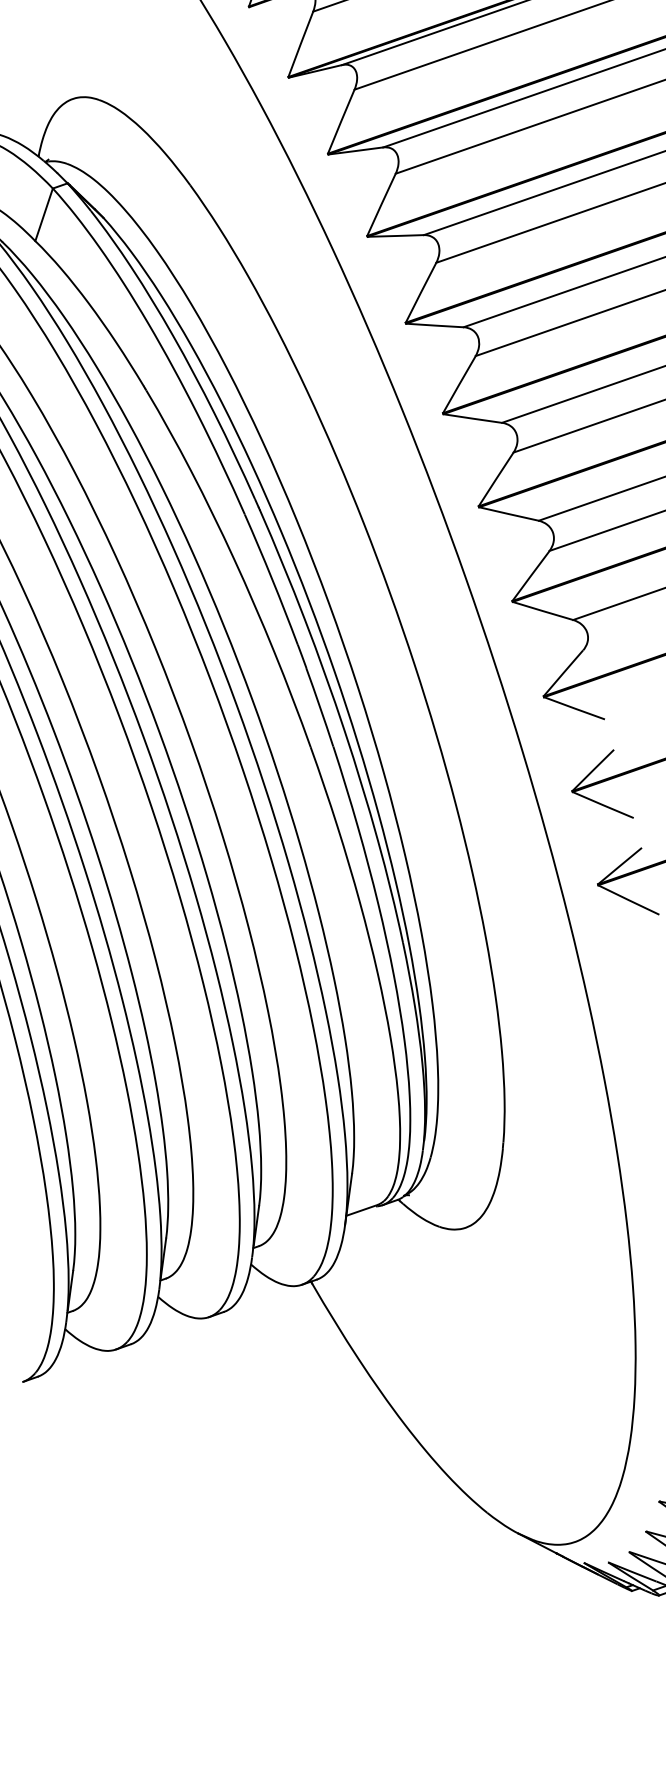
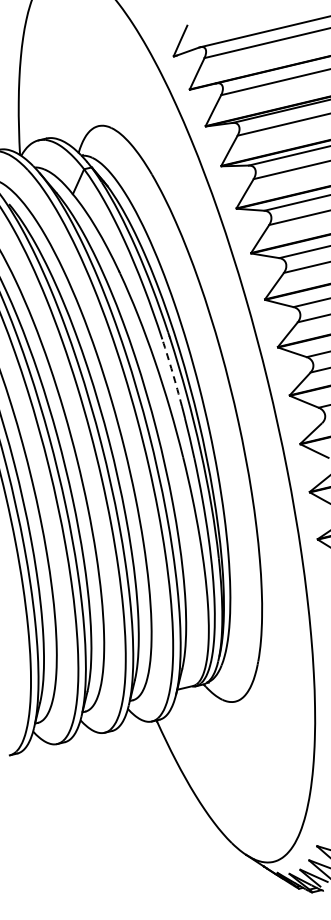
arc: (271, 579) -> (172, 372), solid -> dashed

